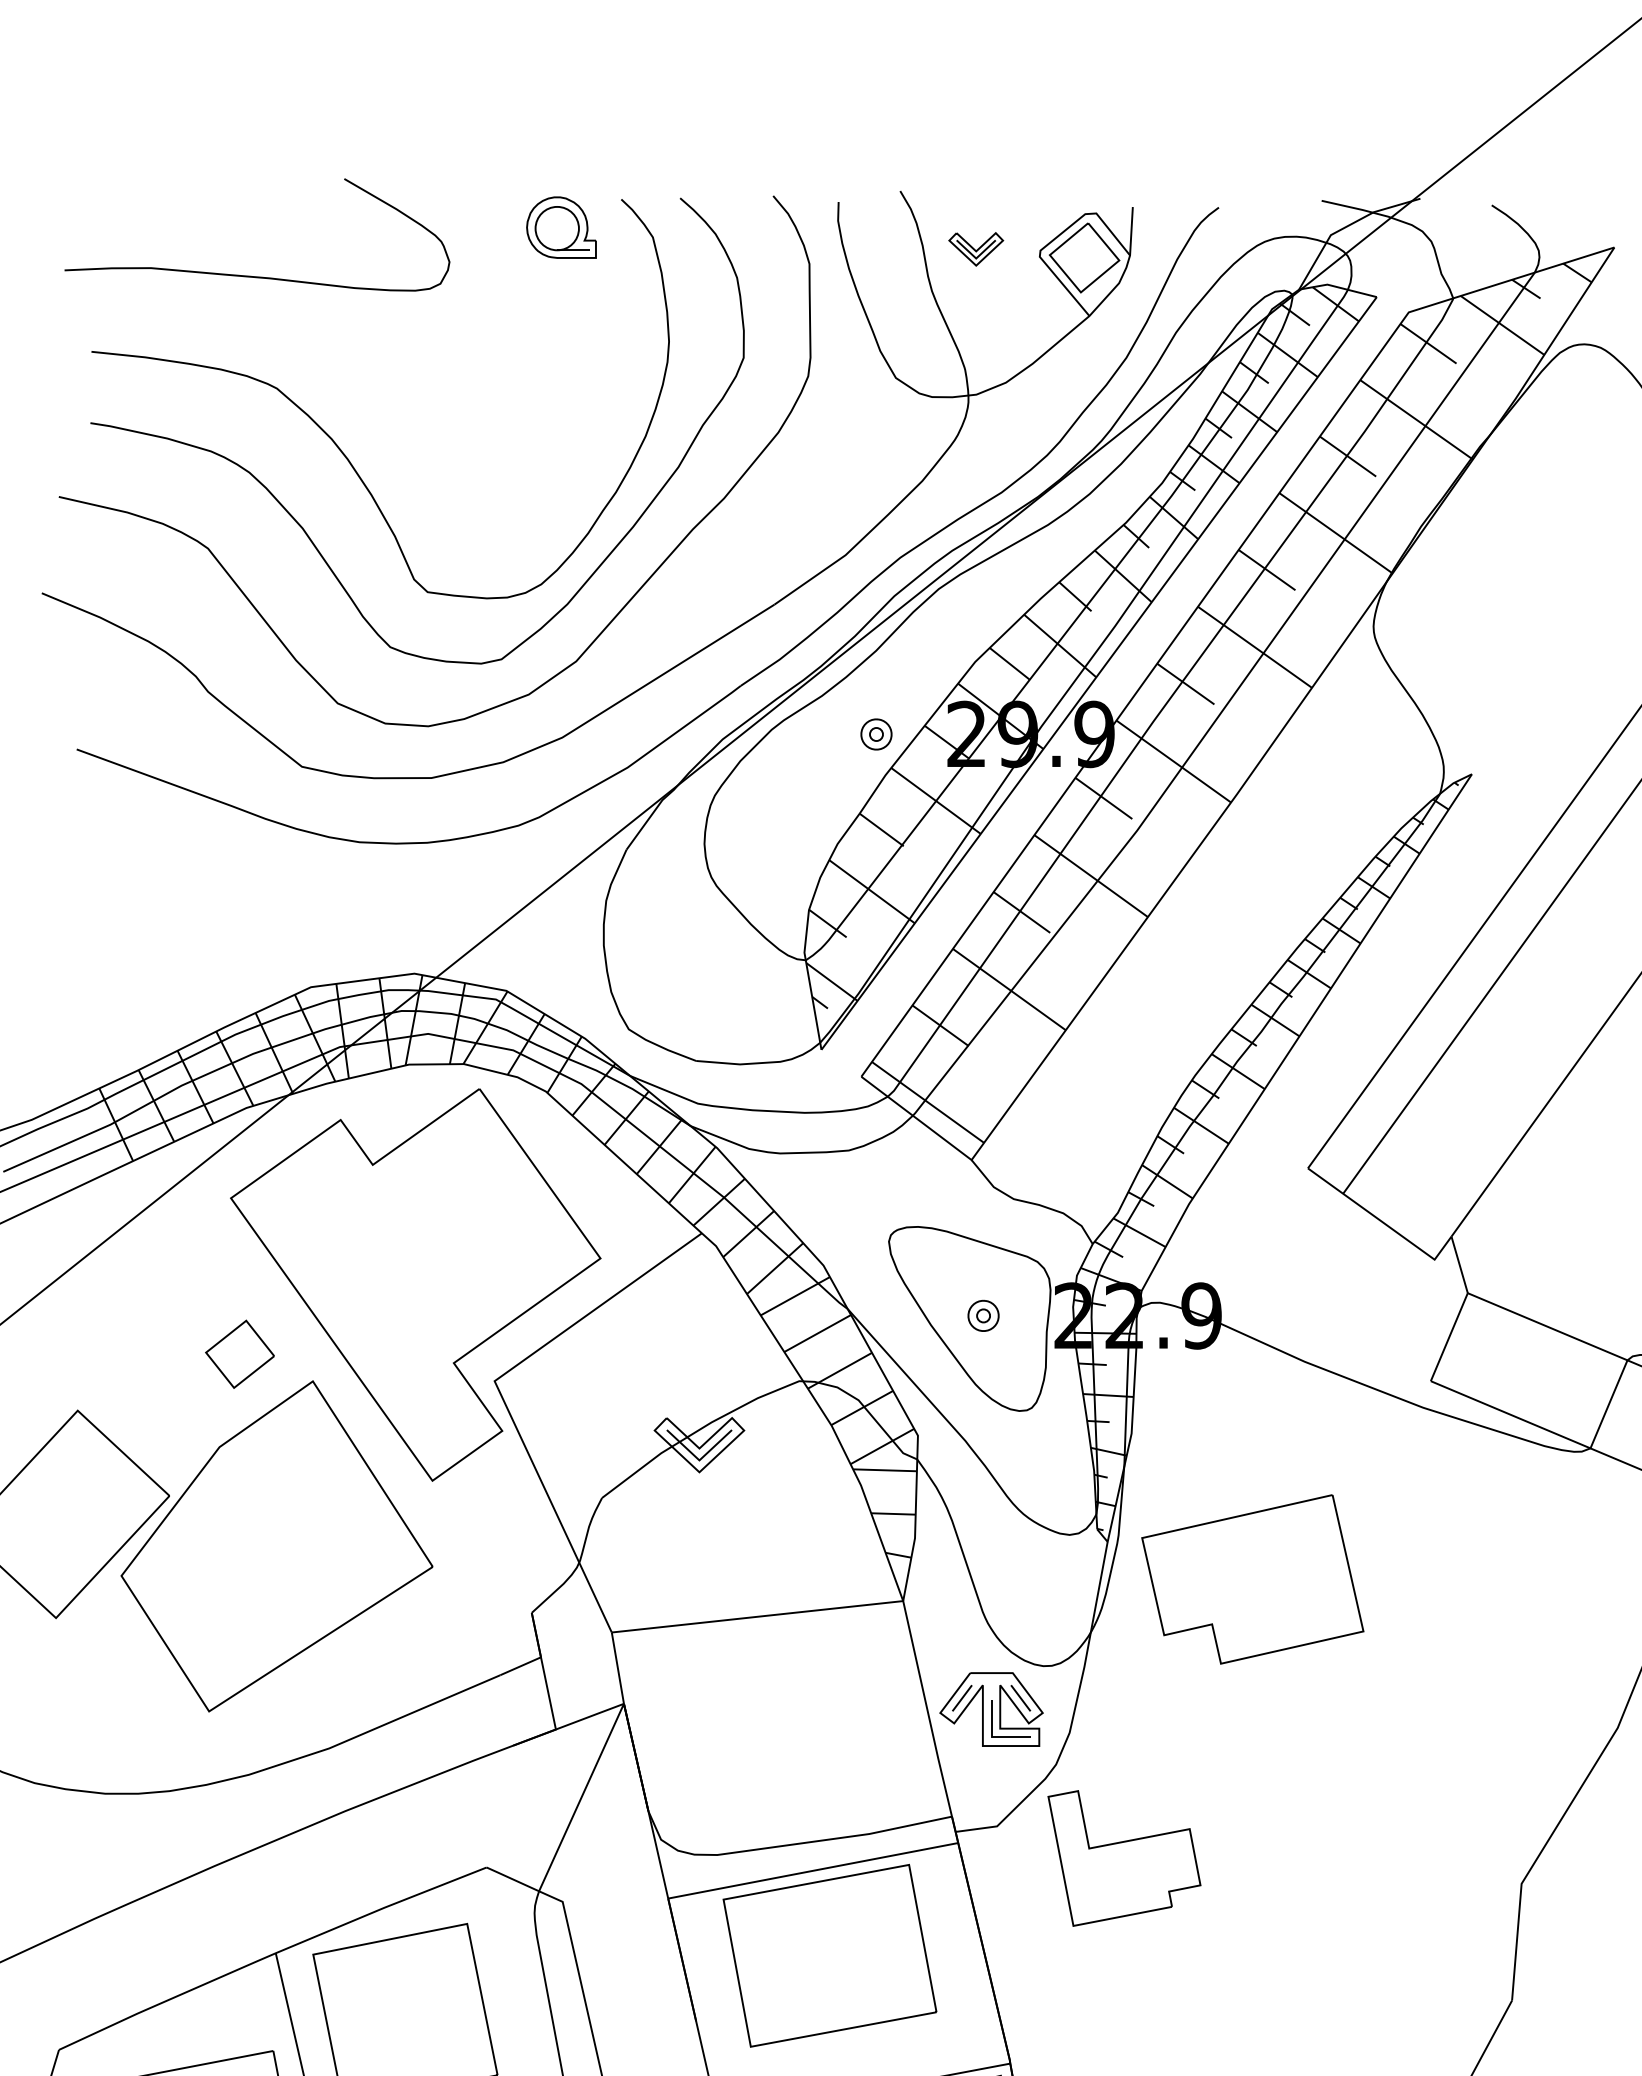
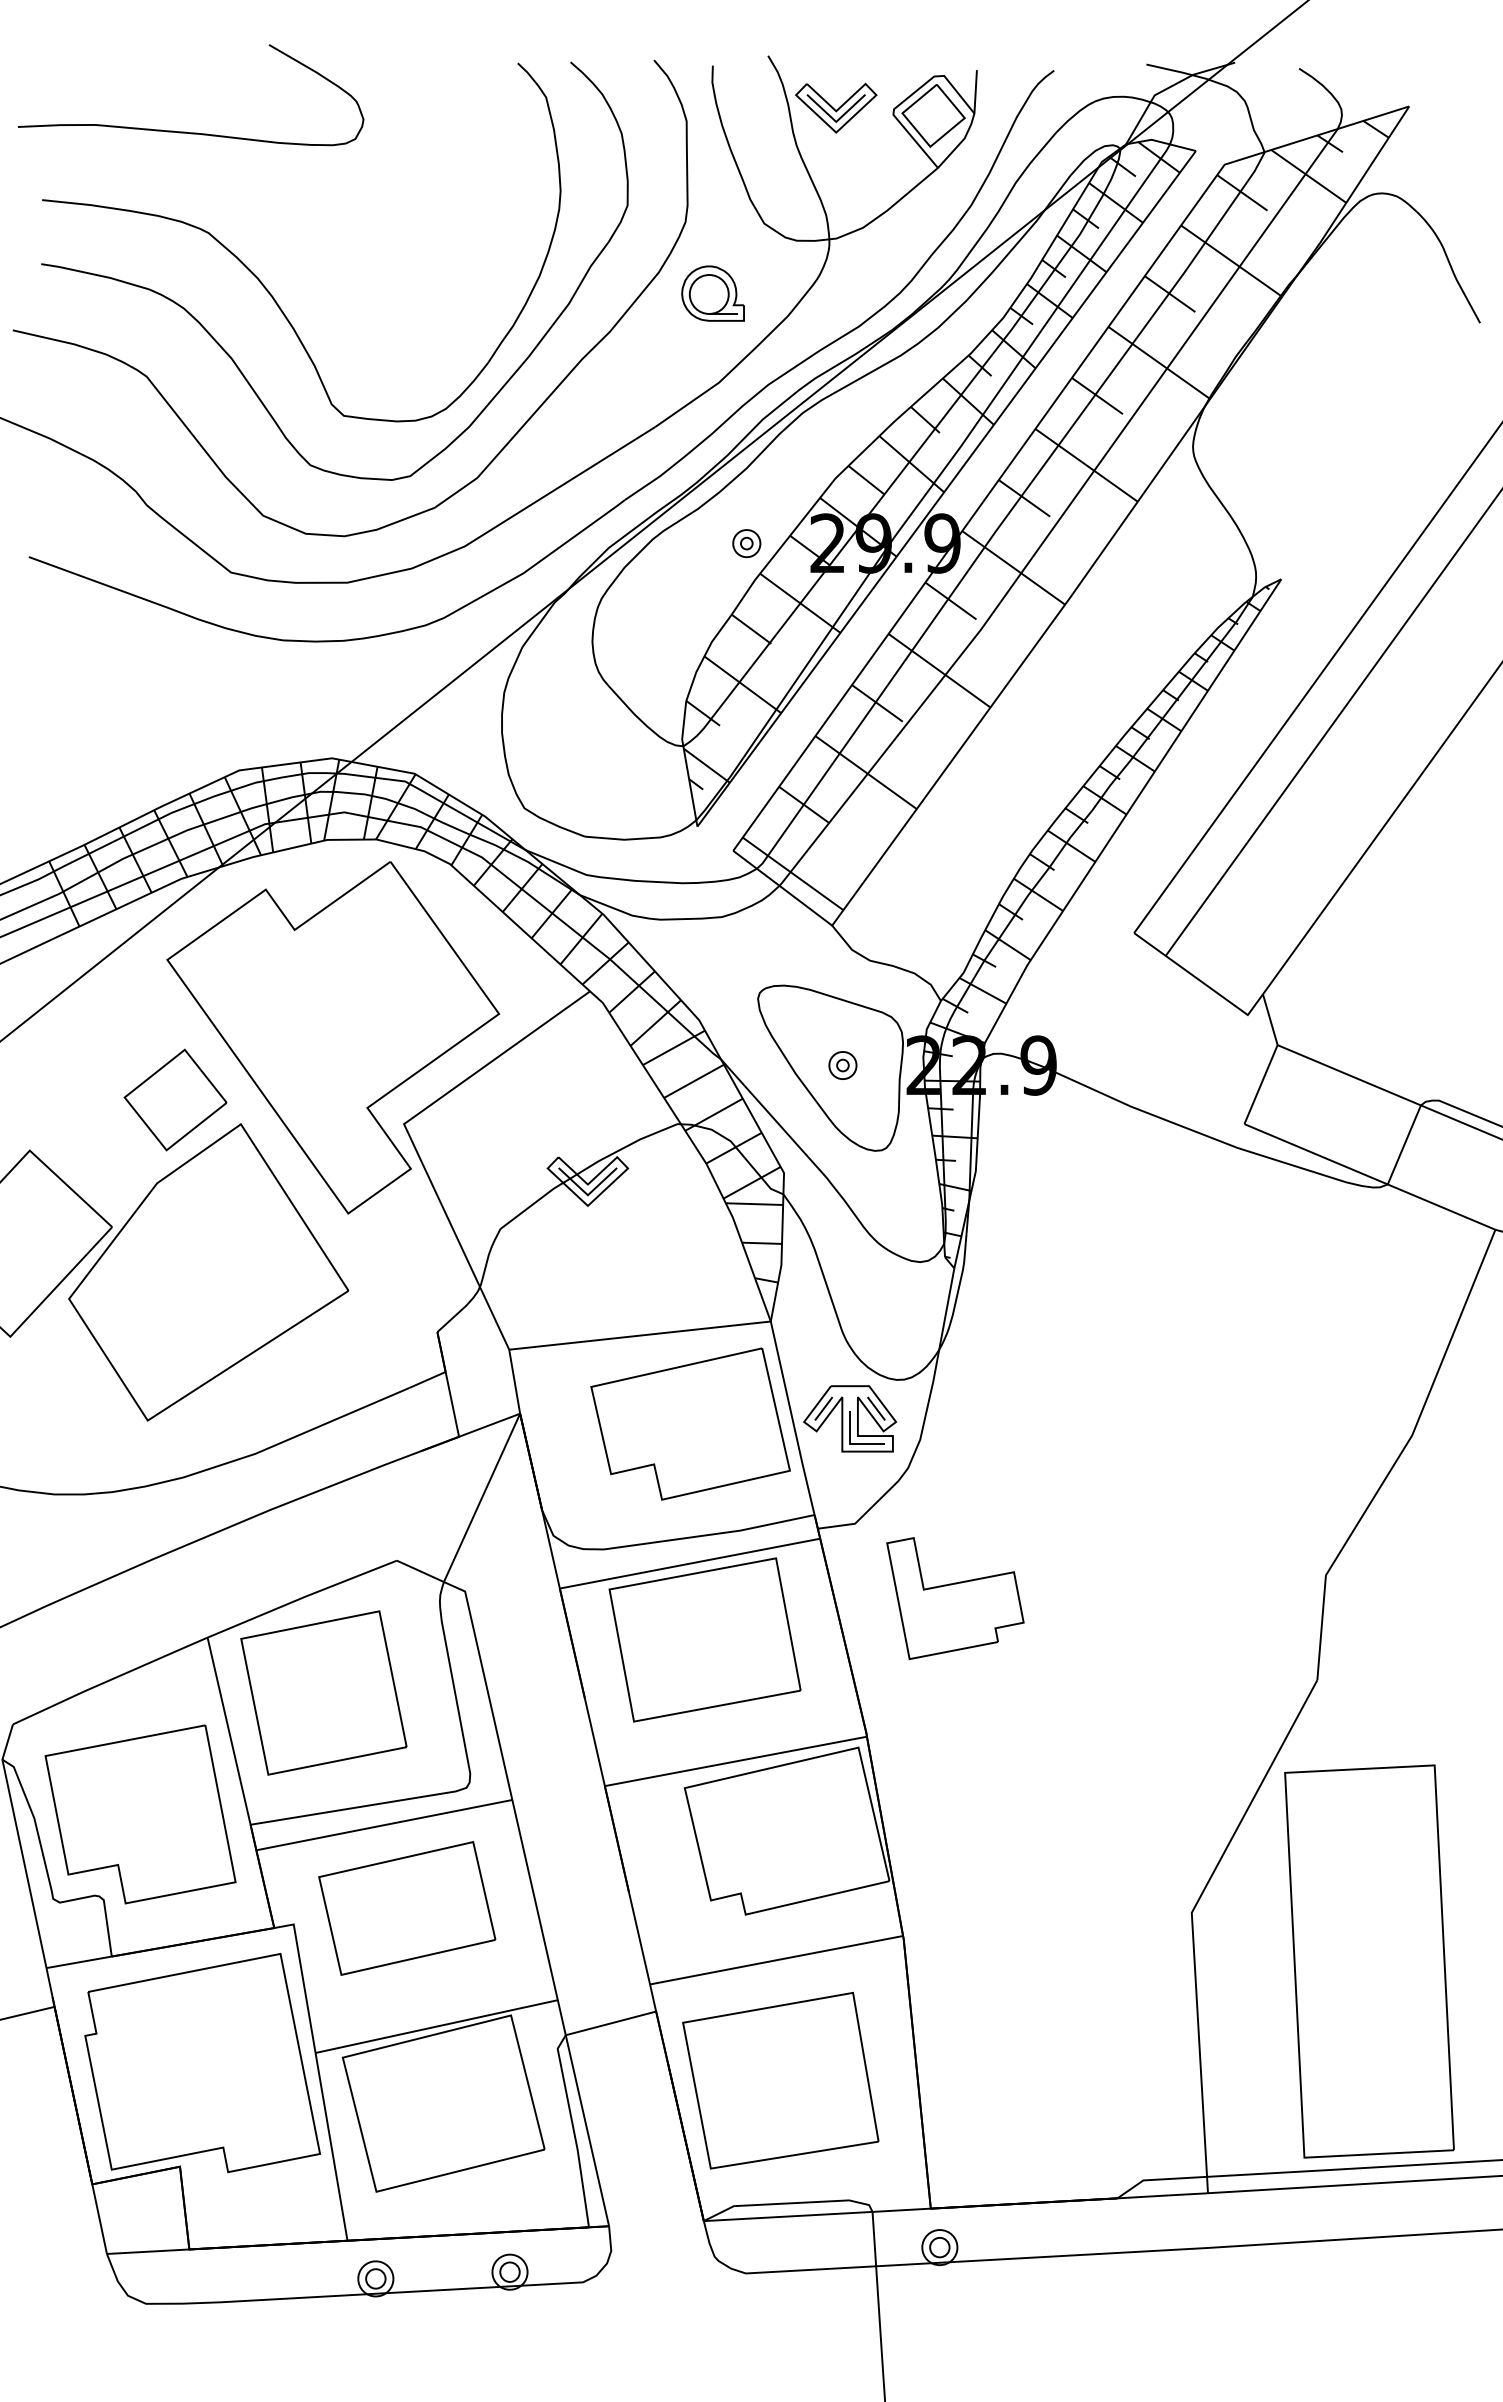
part: (560, 227) -> (712, 293), moved
part: (976, 248) -> (836, 107), size x1.67
part: (240, 1353) -> (175, 1099), size x1.67
part: (1252, 1578) -> (690, 1423), moved
part: (1124, 1858) -> (955, 1598), moved

